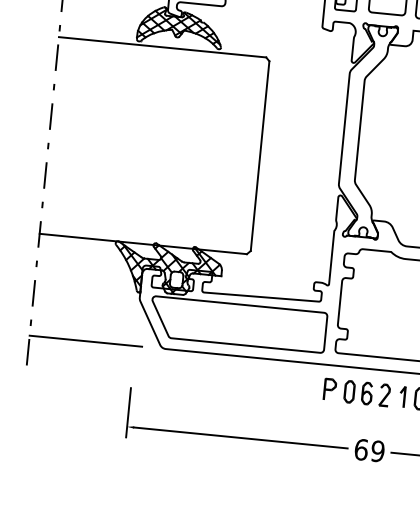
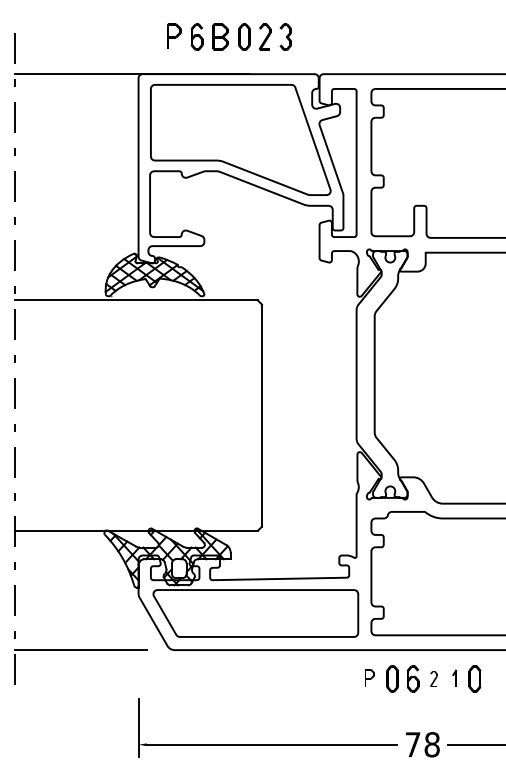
part: (329, 388) -> (369, 677), size x0.7
part: (384, 394) -> (433, 678), size x0.6
part: (402, 396) -> (454, 678), size x0.7
text: (369, 450) -> (422, 744), 69 -> 78

